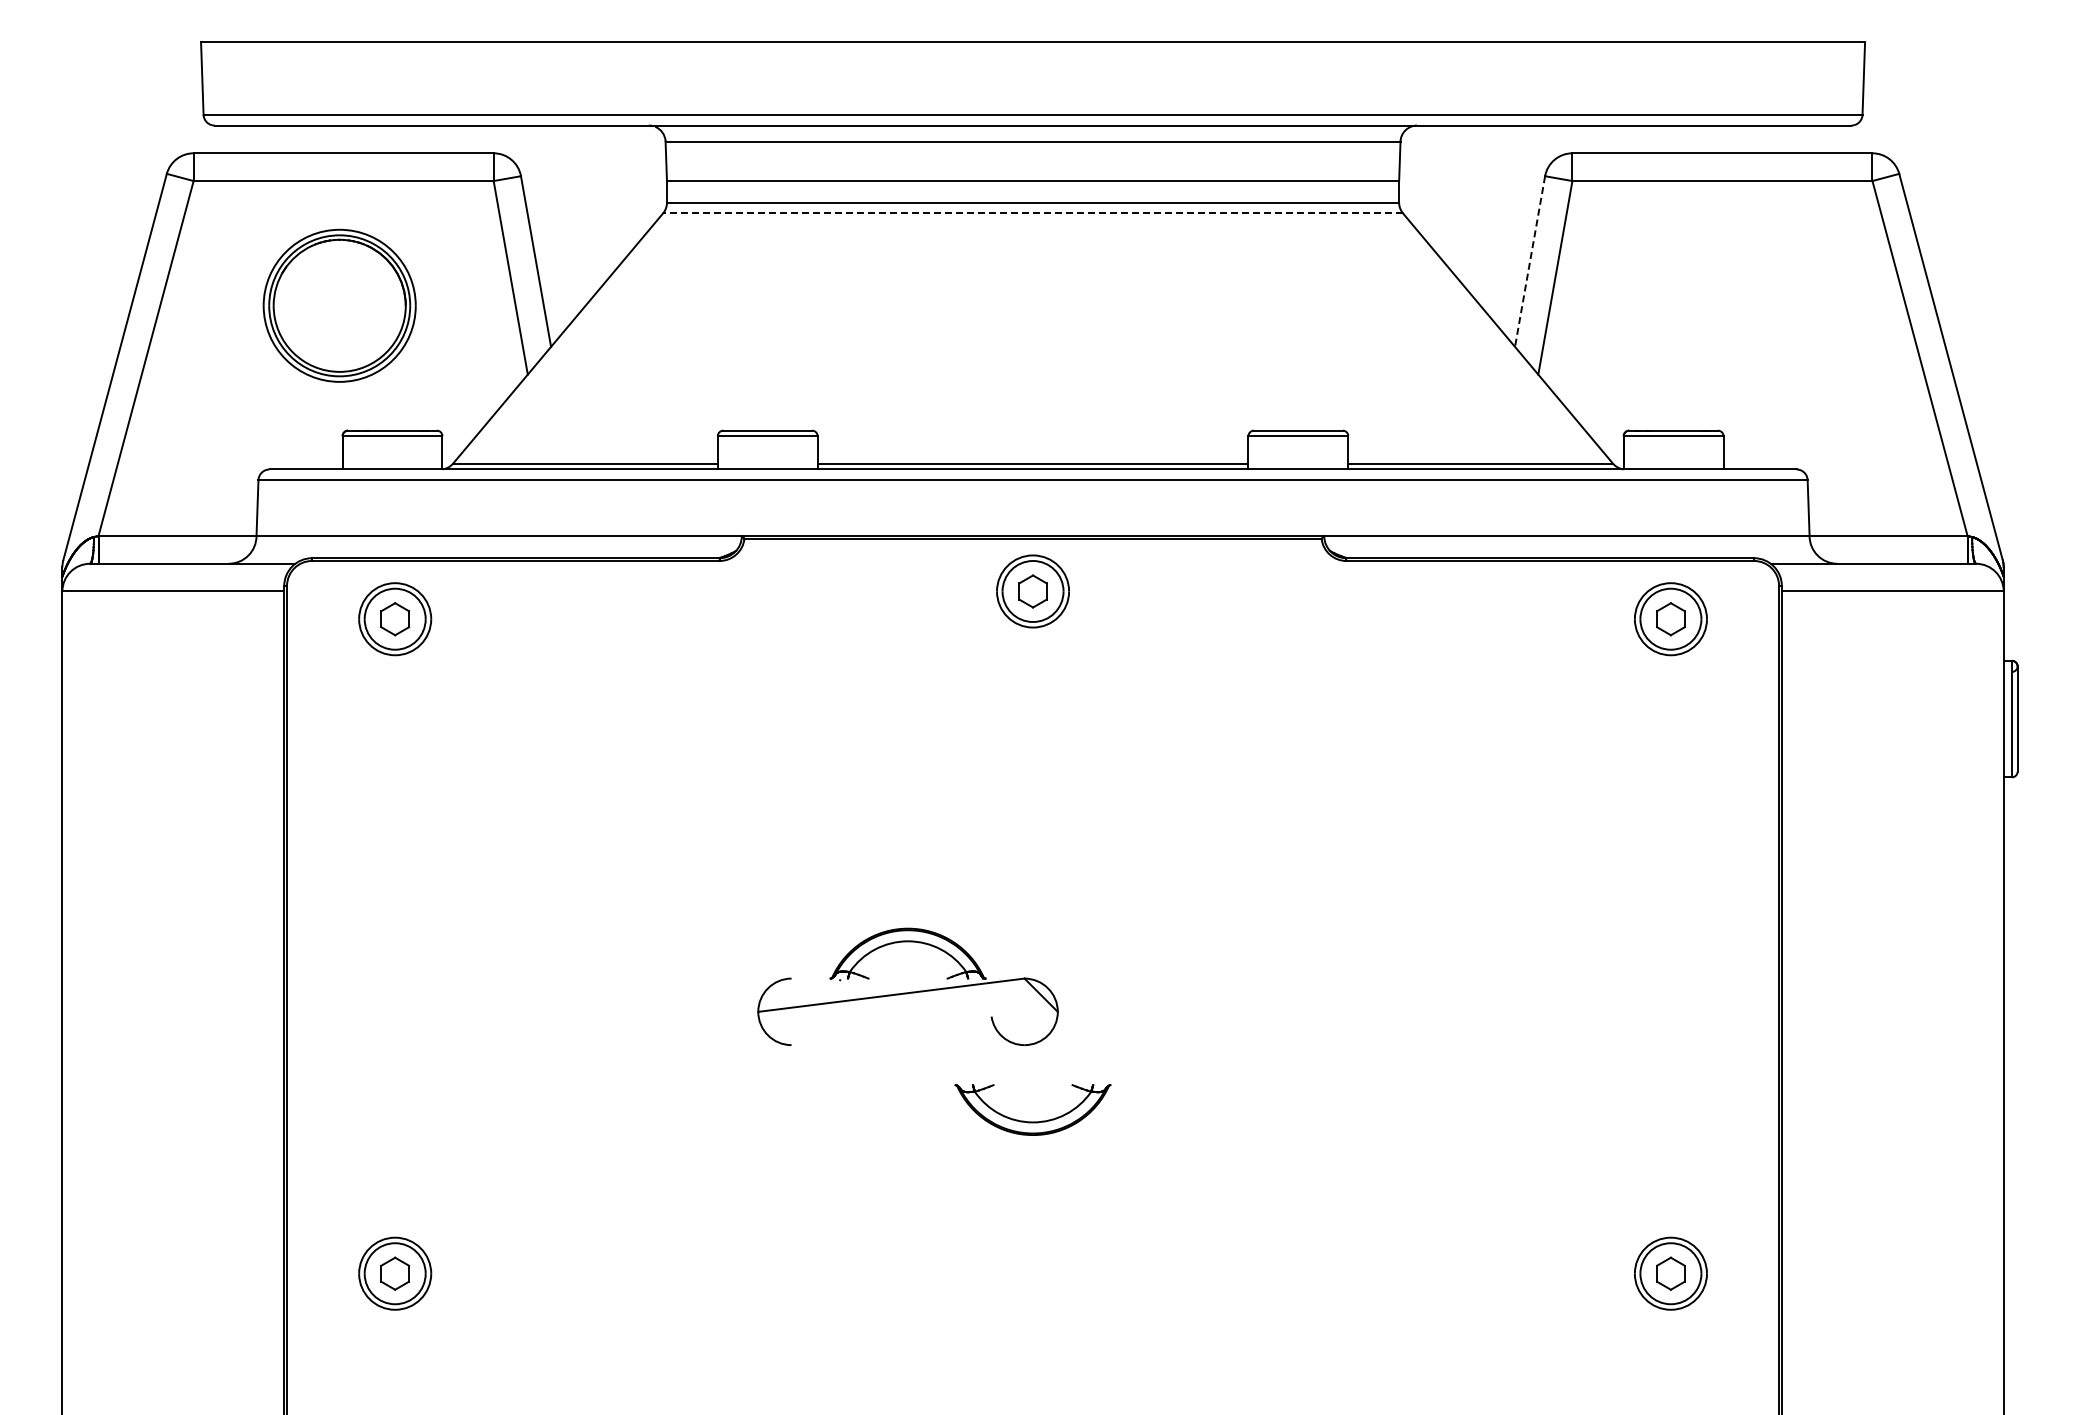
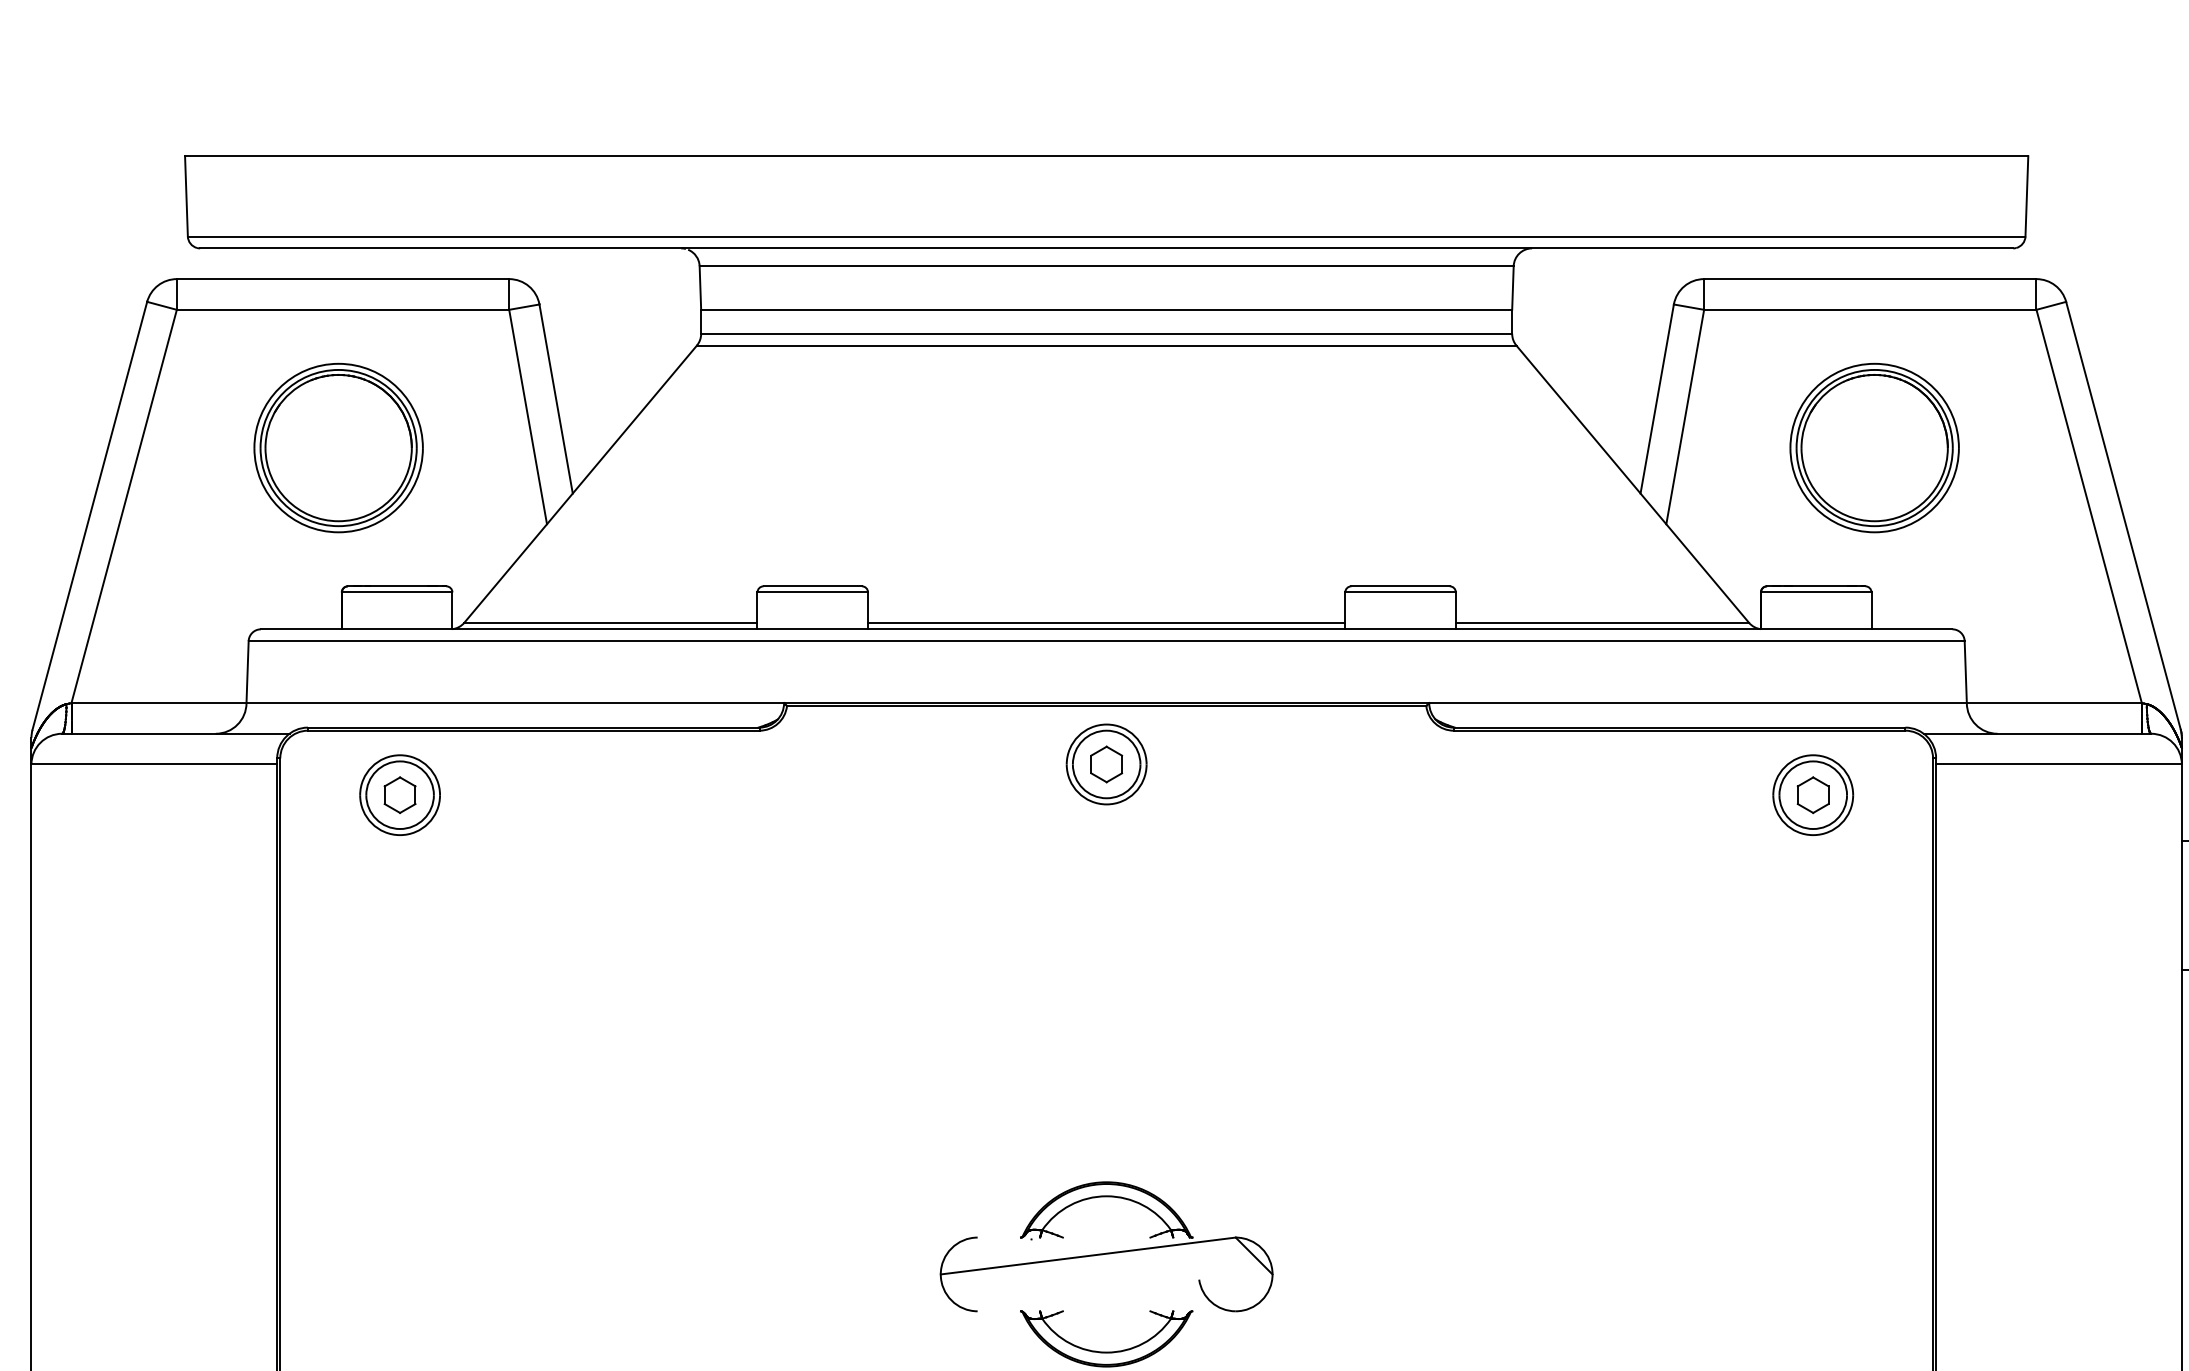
line: (1033, 213) -> (1107, 345), dashed -> solid
line: (1530, 261) -> (1657, 398), dashed -> solid
part: (1726, 305) -> (1874, 447), added
part: (907, 986) -> (1106, 1246), moved

